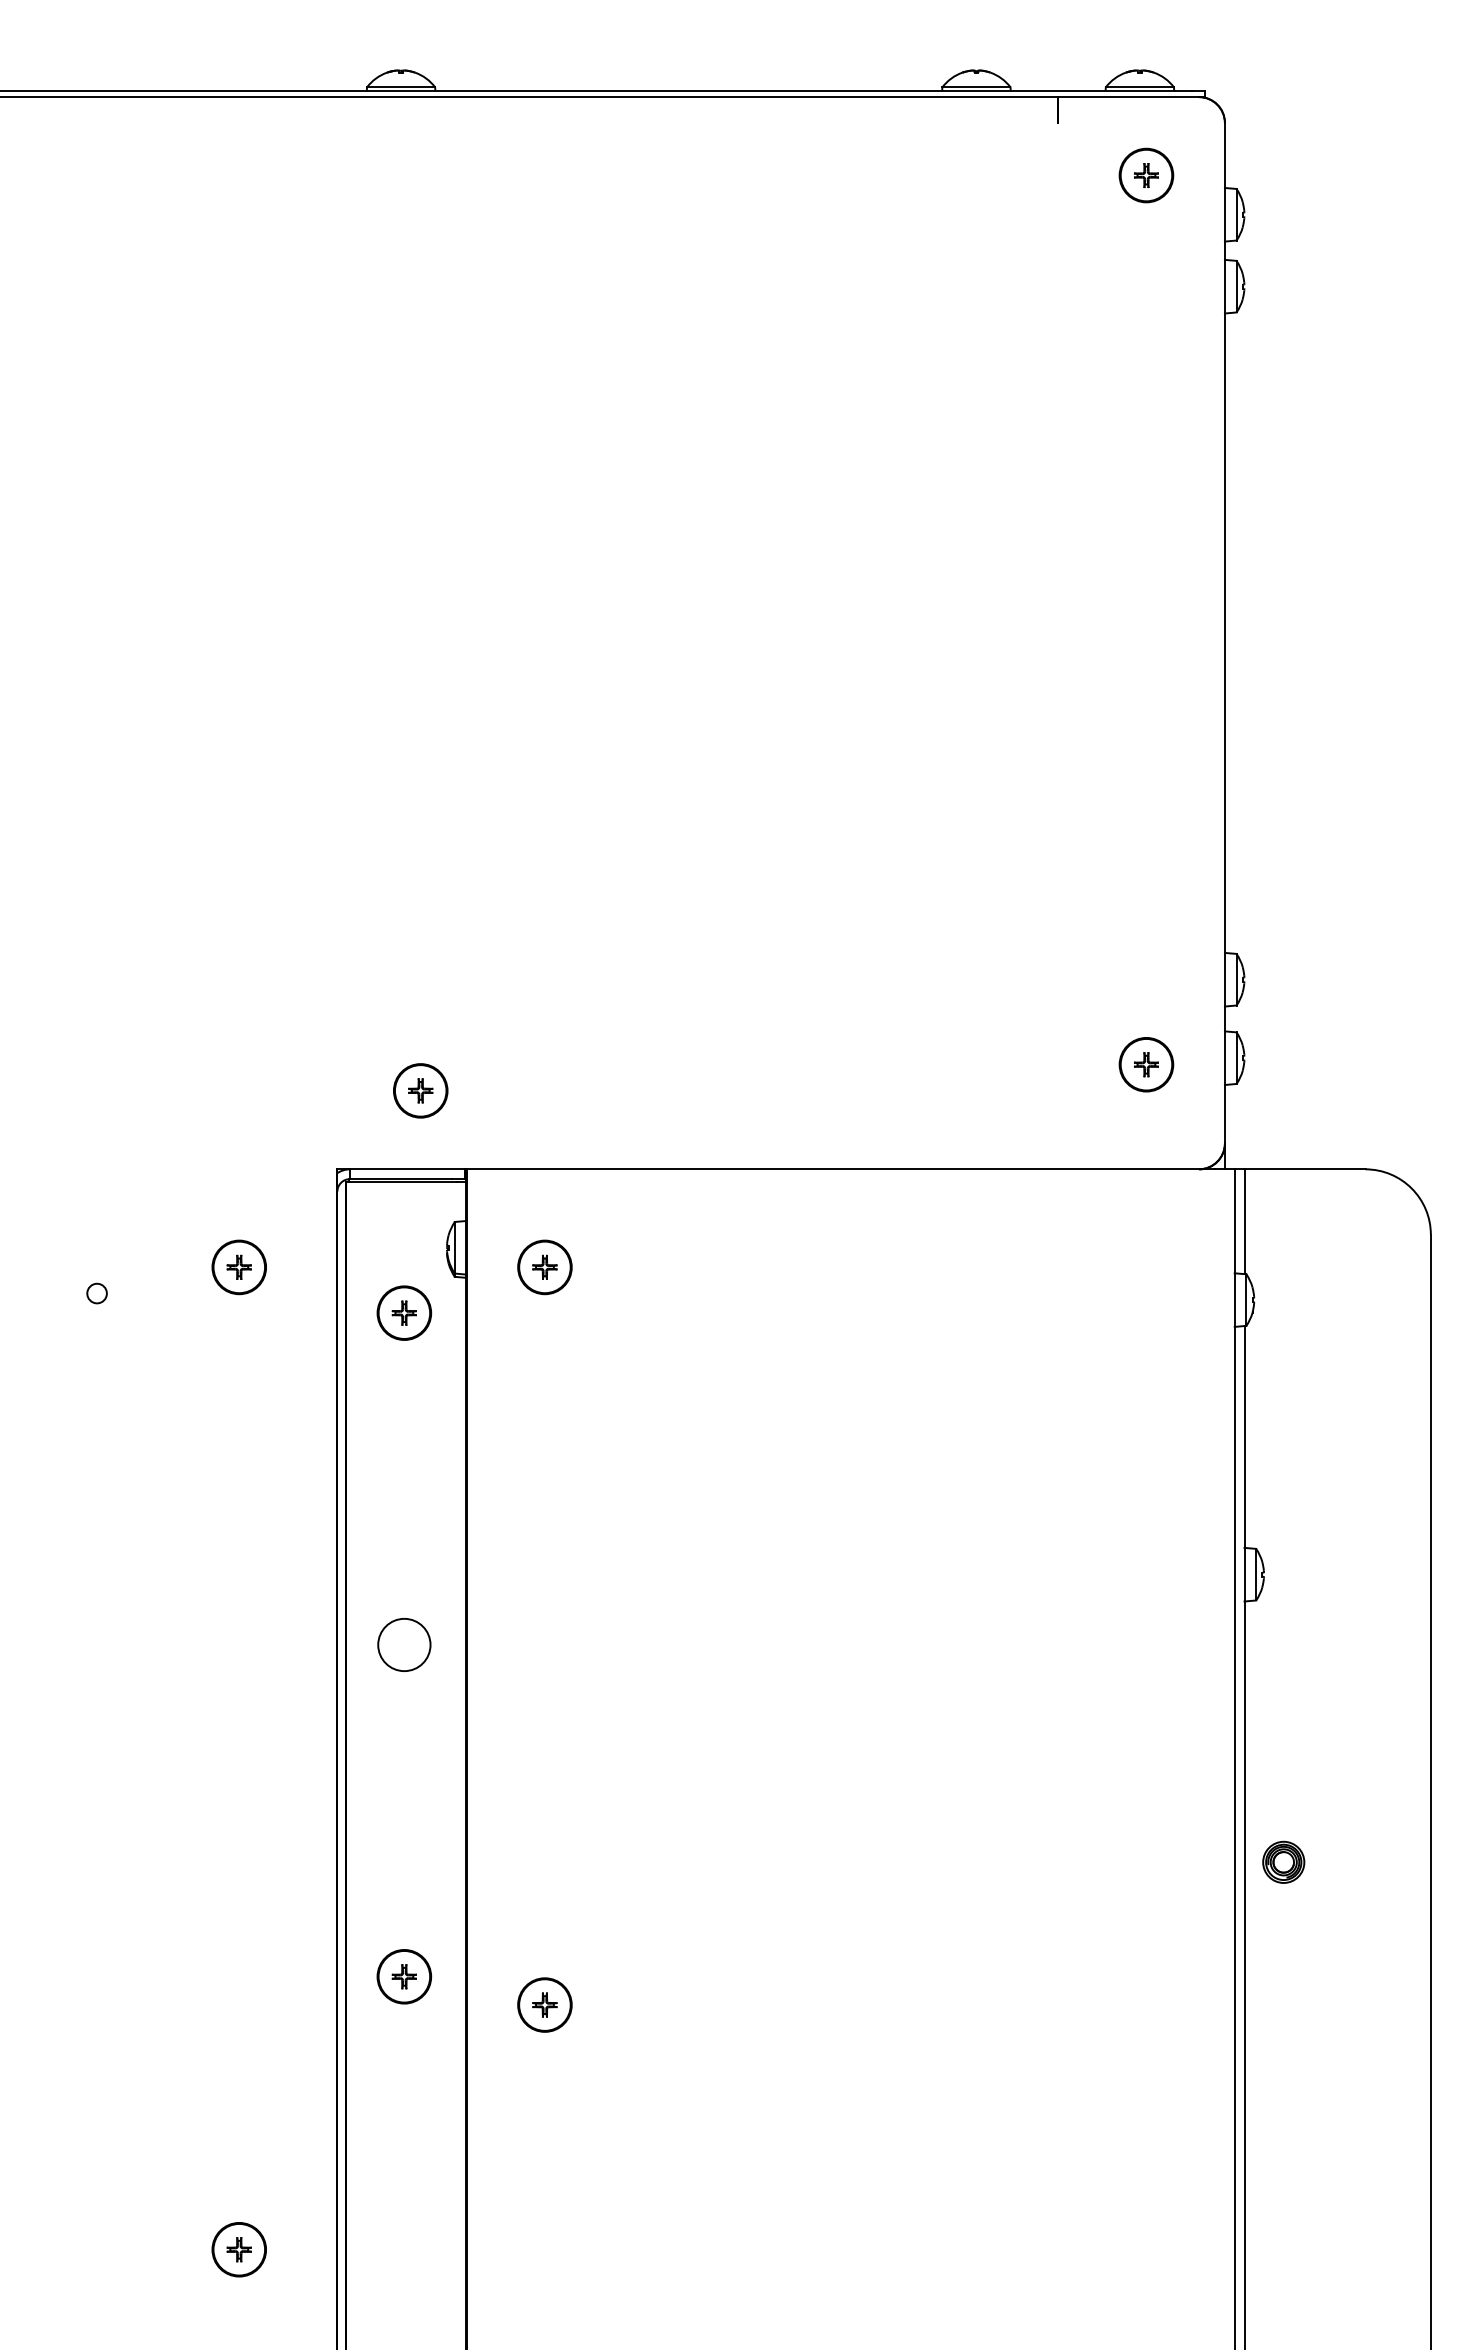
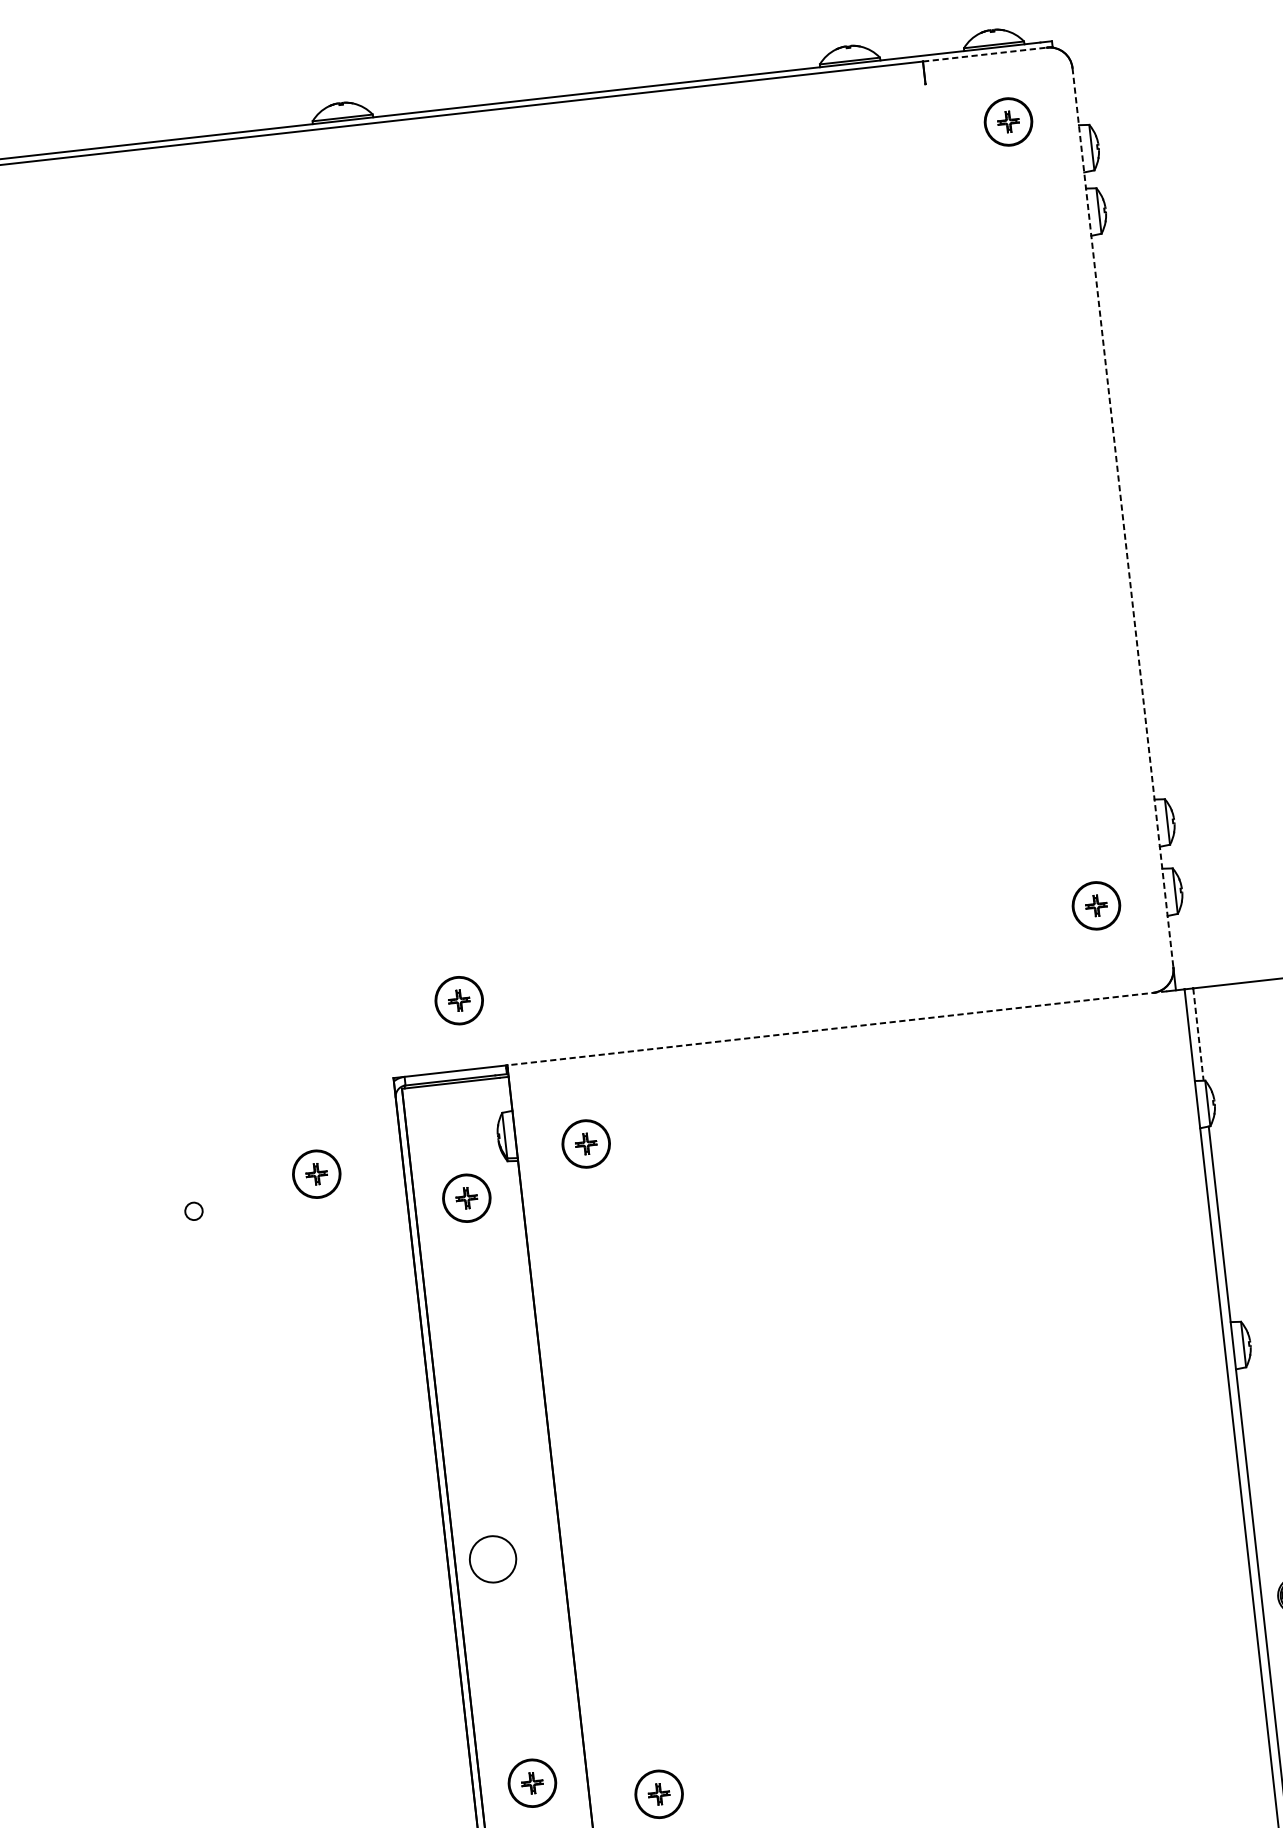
line: (1129, 97) -> (985, 54), solid -> dashed
line: (1224, 633) -> (1122, 517), solid -> dashed
line: (840, 1169) -> (837, 1028), solid -> dashed
line: (1244, 1222) -> (1198, 1035), solid -> dashed
circle: (404, 1644) -> (493, 1558), moved

